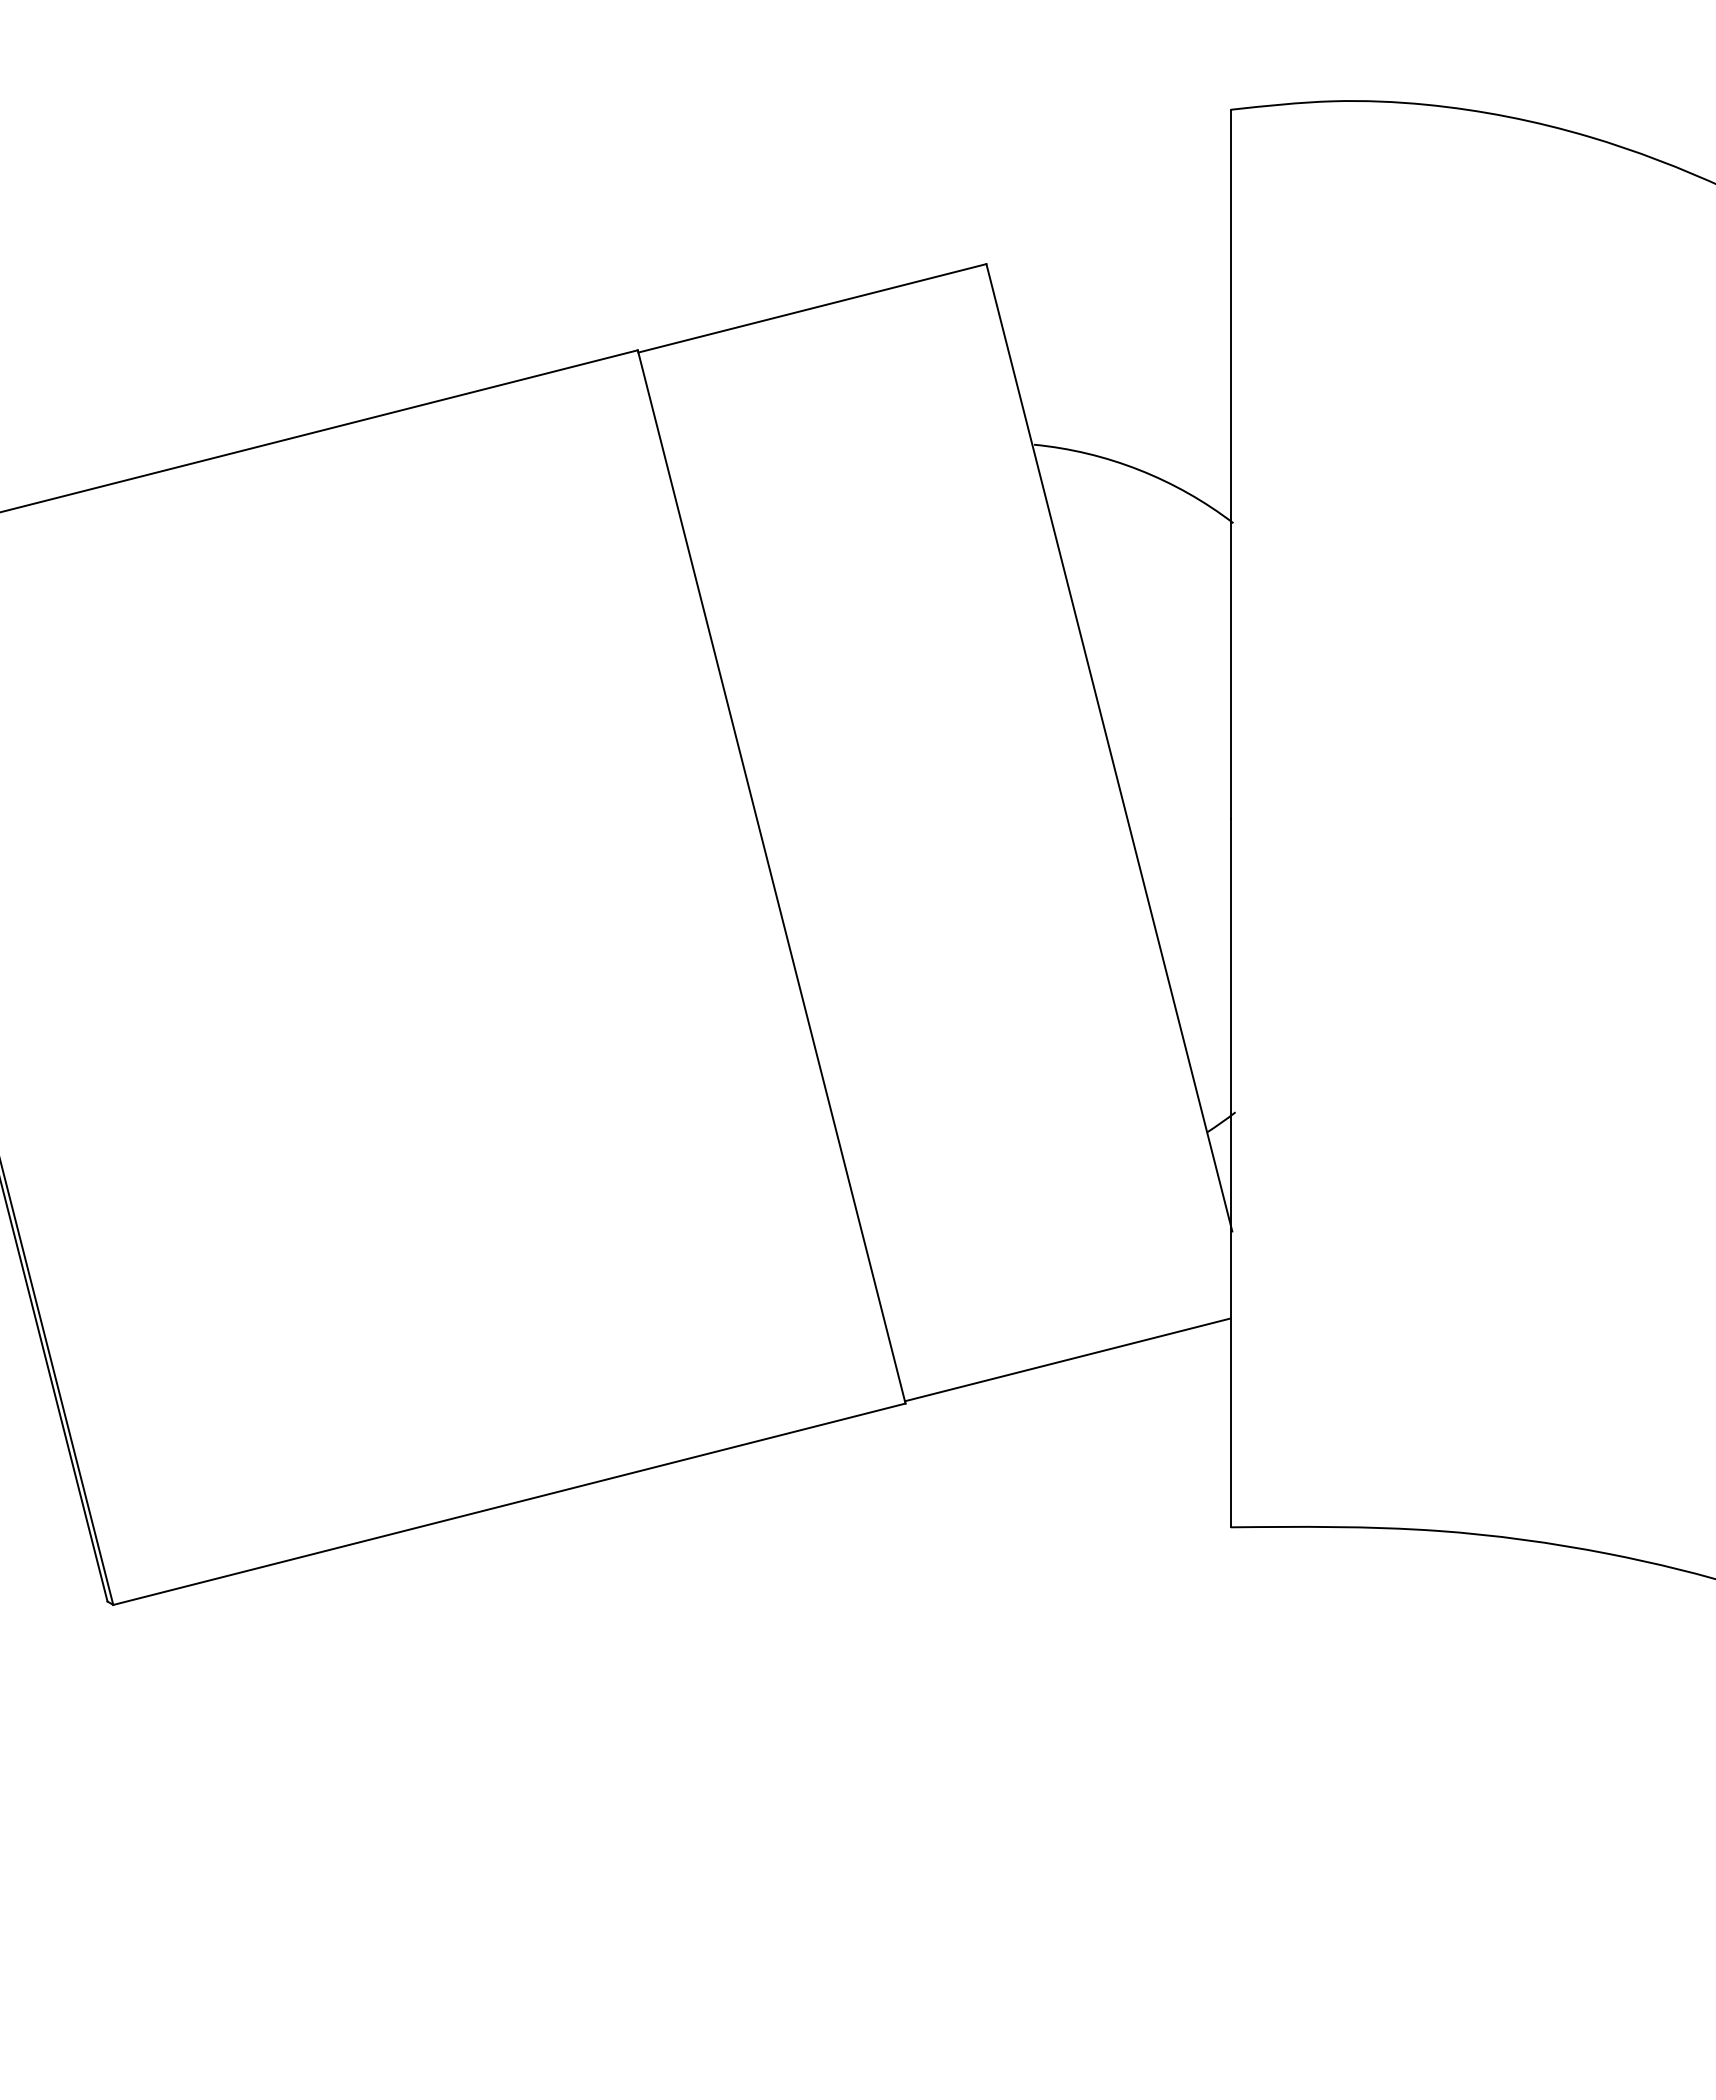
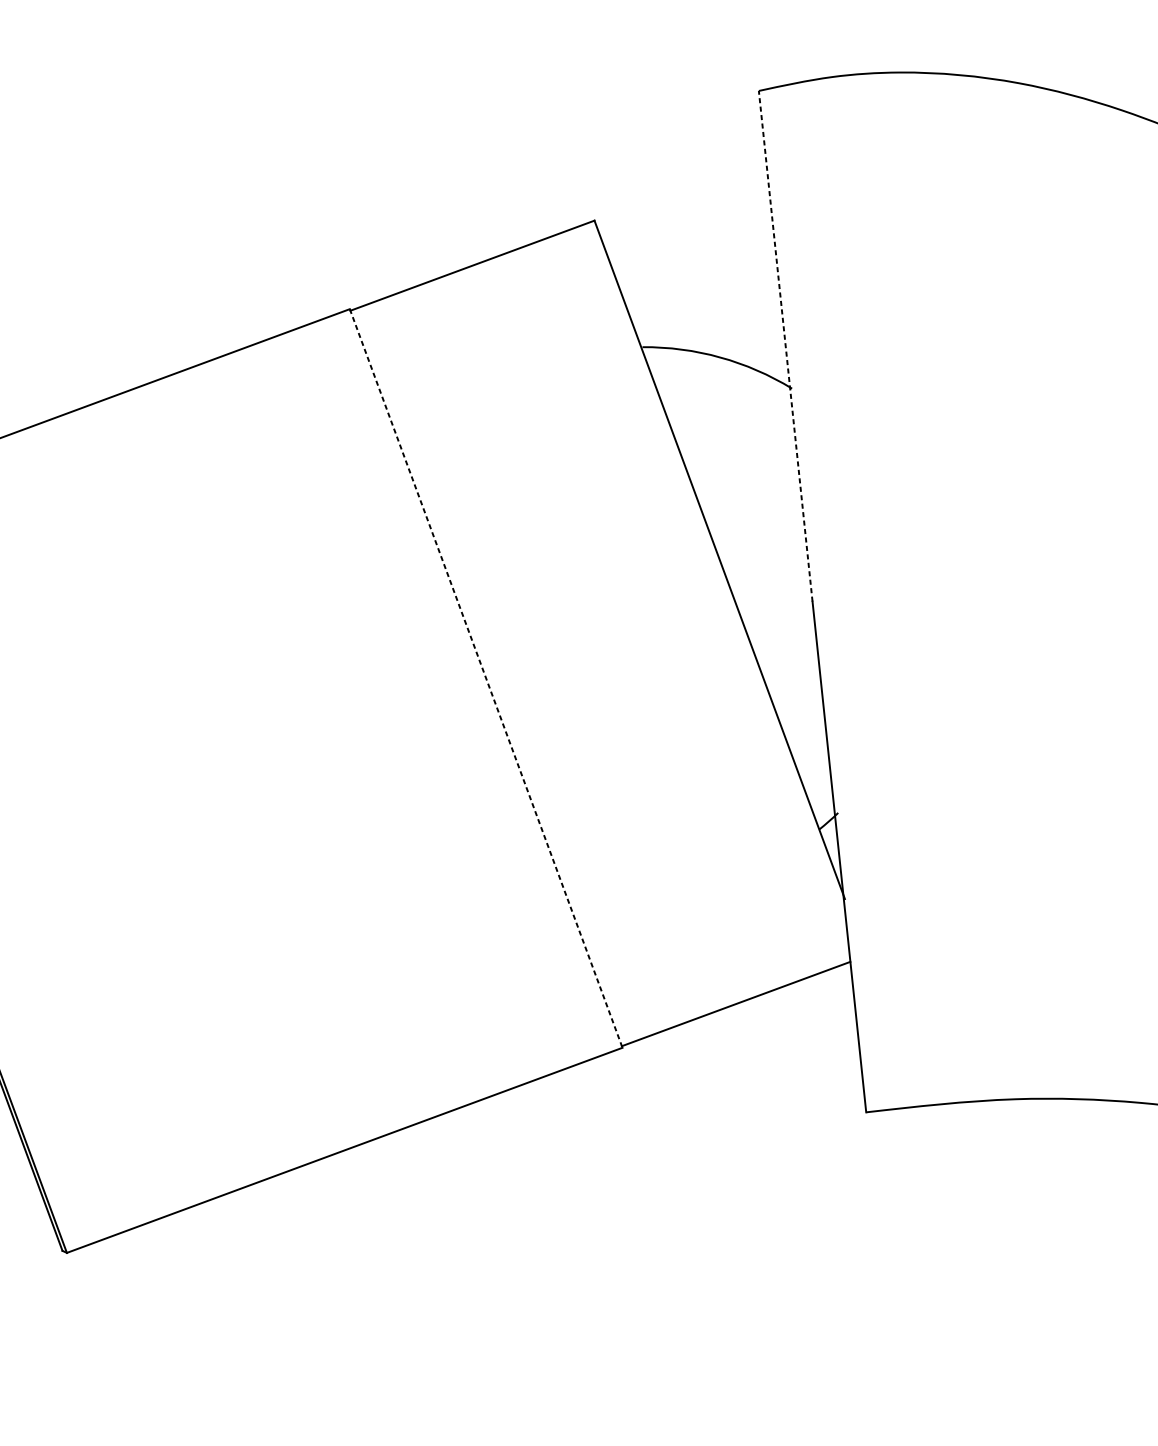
line: (1230, 463) -> (785, 345), solid -> dashed
line: (771, 877) -> (486, 678), solid -> dashed

